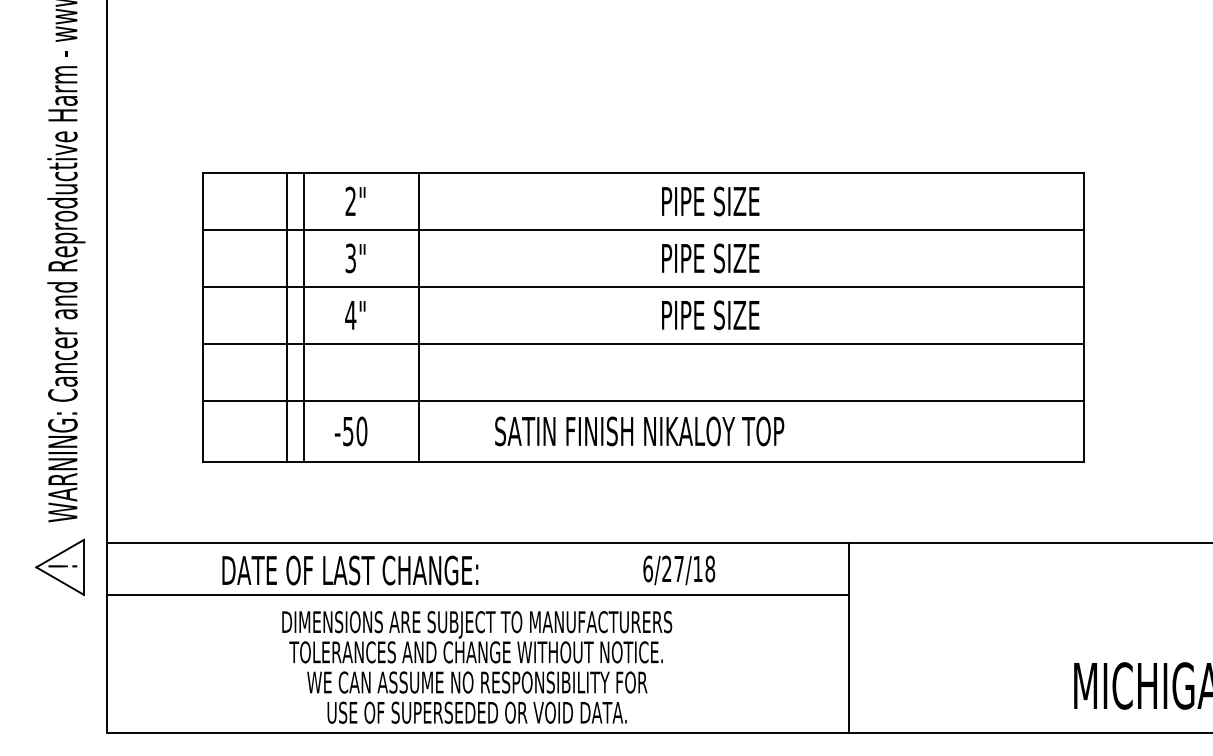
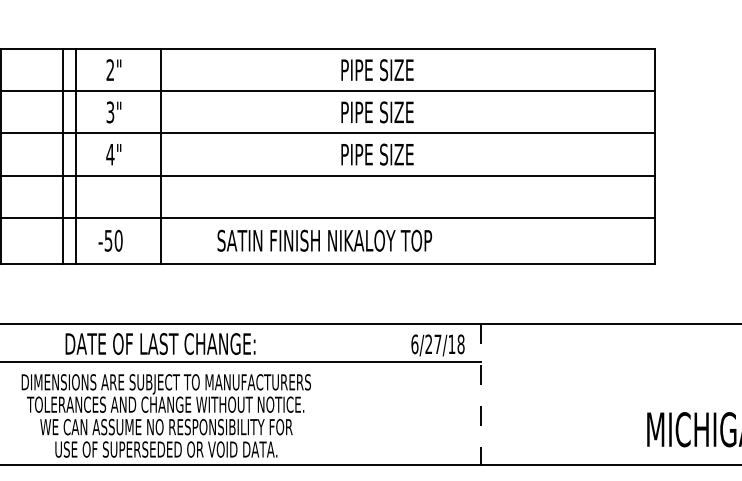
text: (350, 570) -> (160, 343), moved
text: (679, 570) -> (438, 345), moved
line: (849, 638) -> (480, 394), solid -> dashed
text: (477, 667) -> (166, 415), moved

